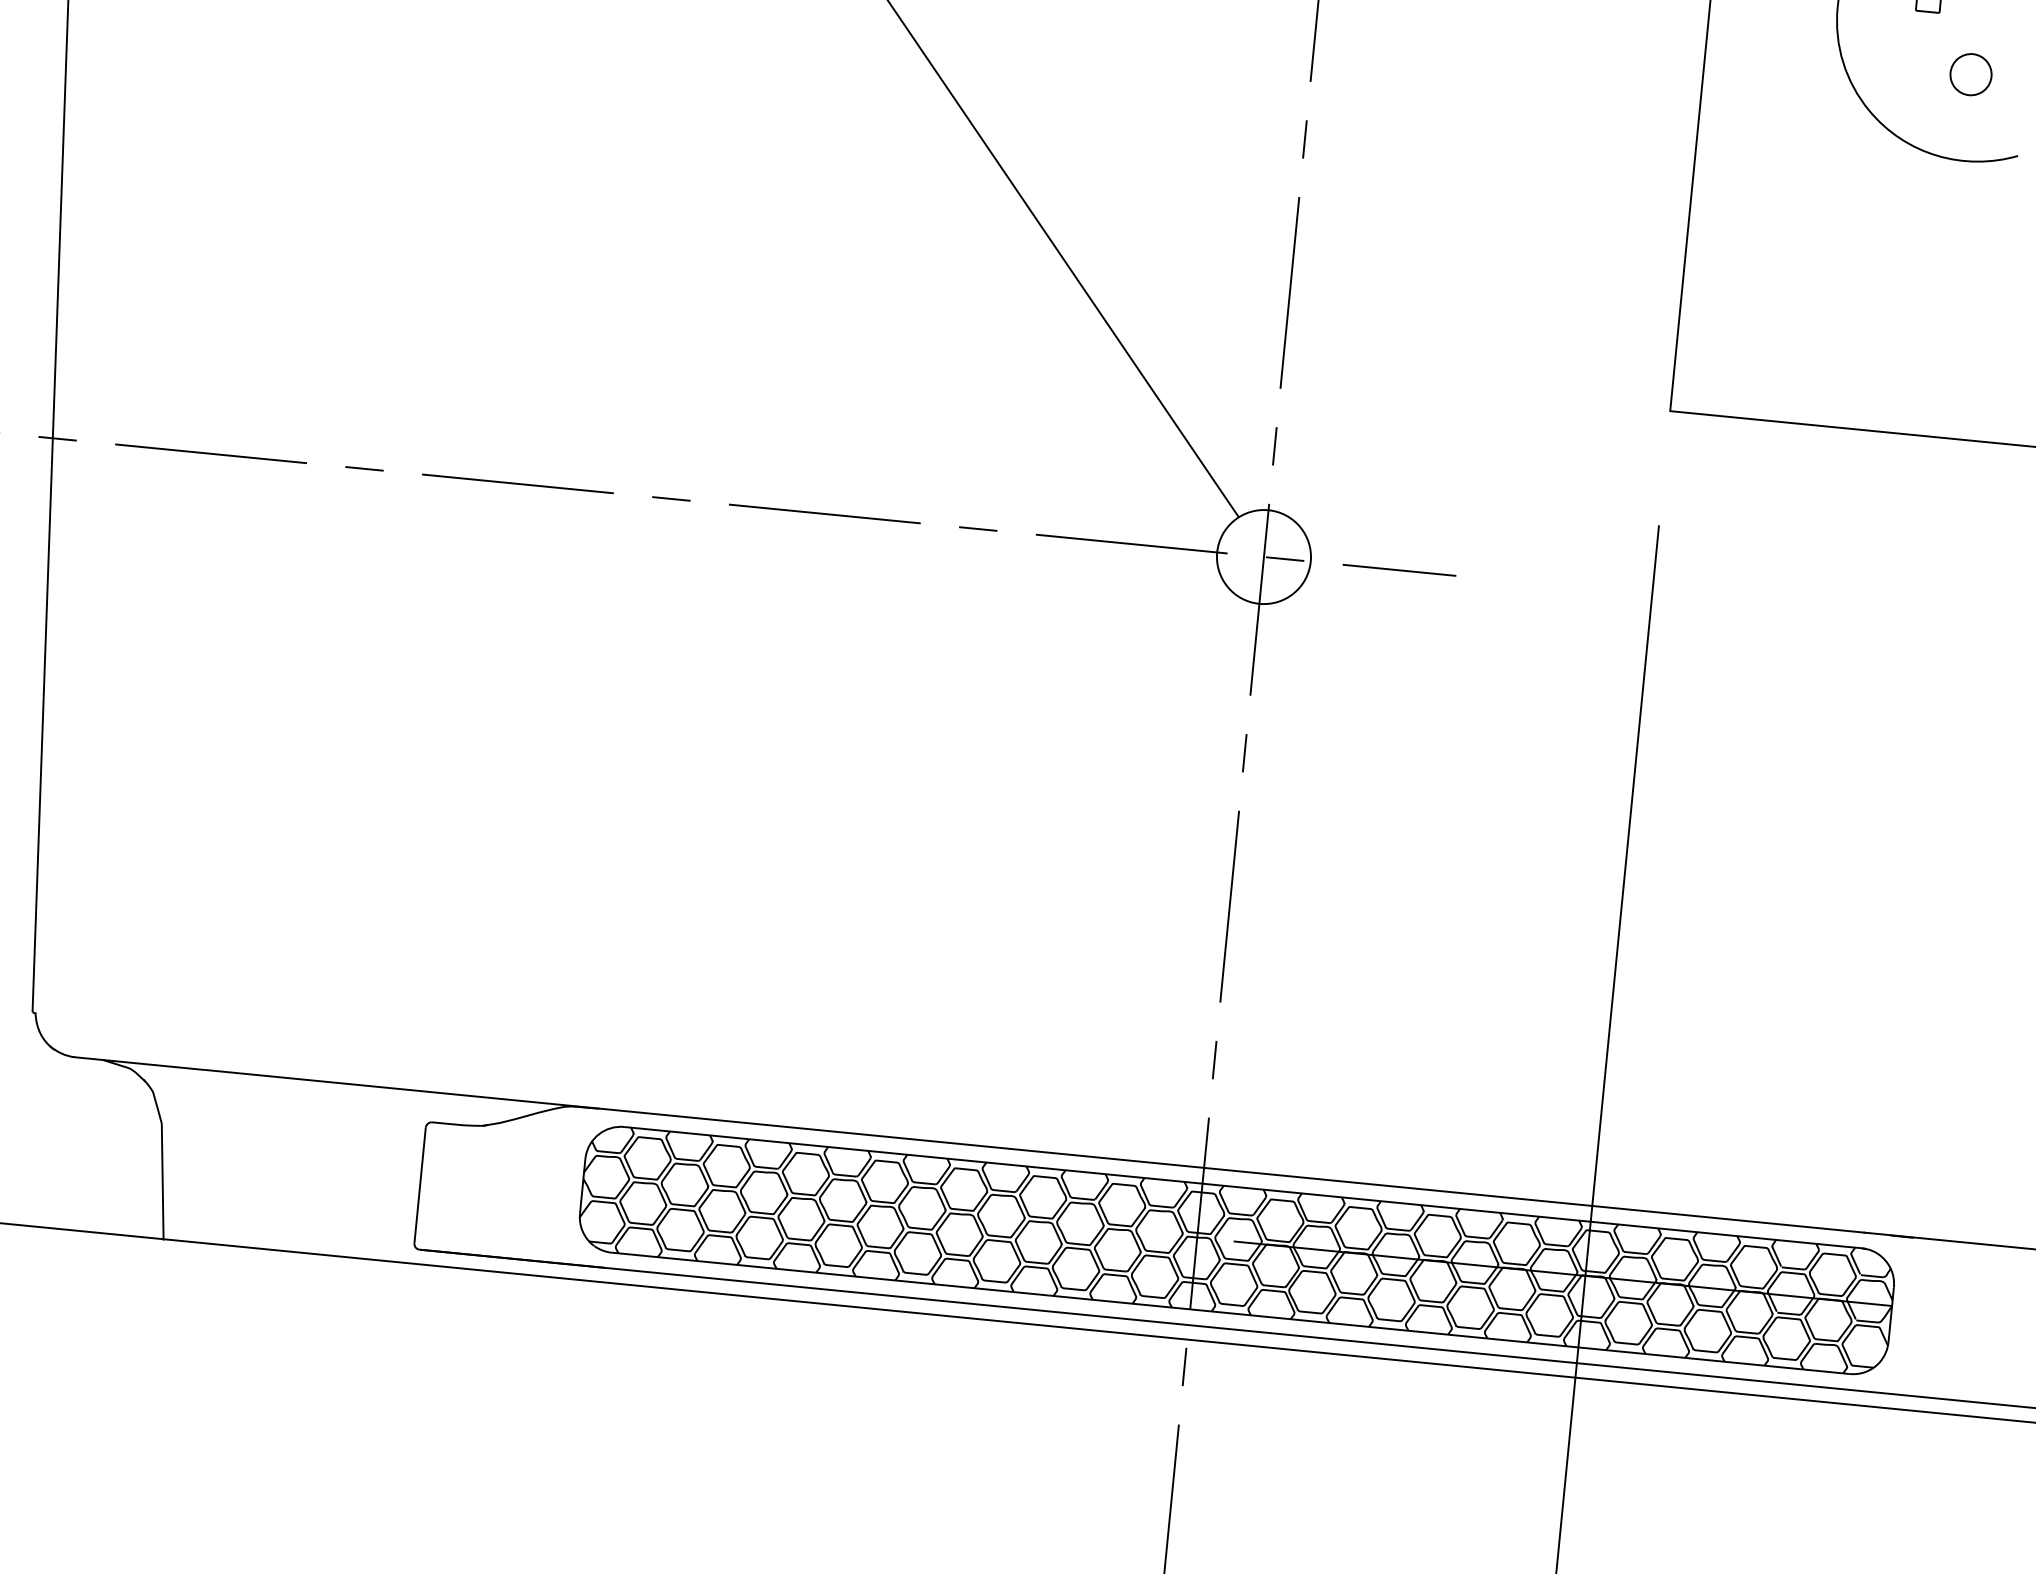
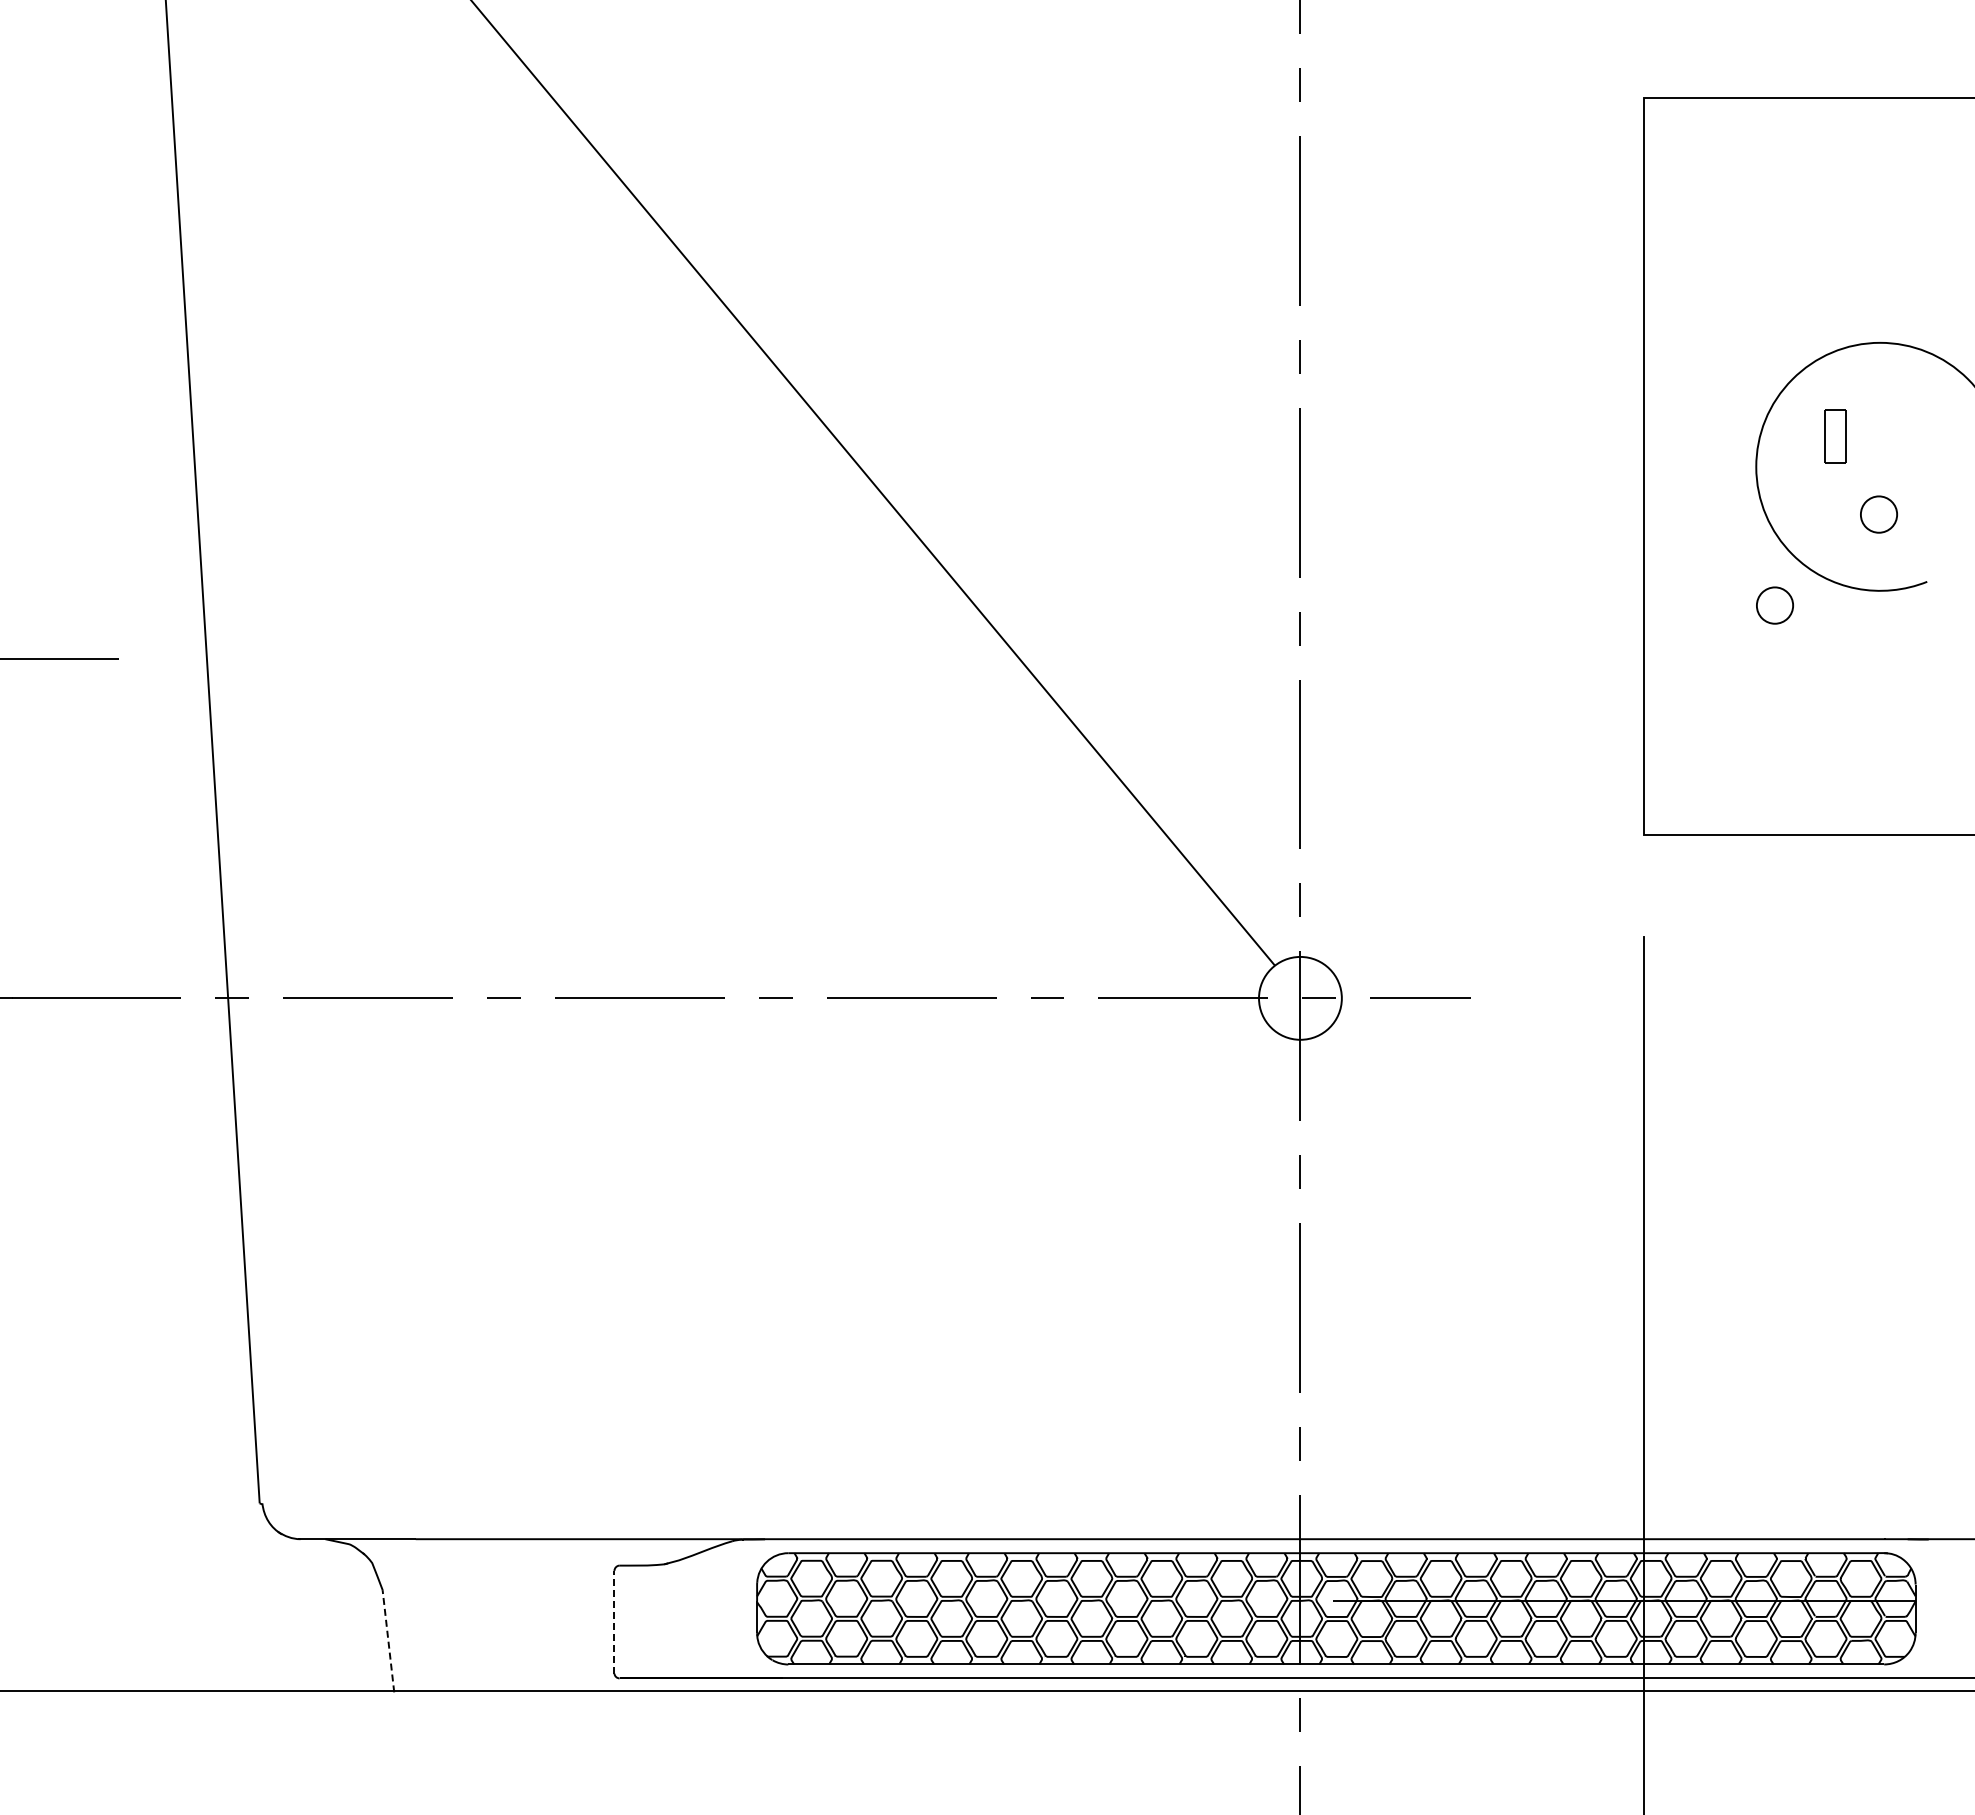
part: (1842, 165) -> (1774, 605), added
line: (162, 1181) -> (388, 1640), solid -> dashed
line: (420, 1184) -> (614, 1621), solid -> dashed

